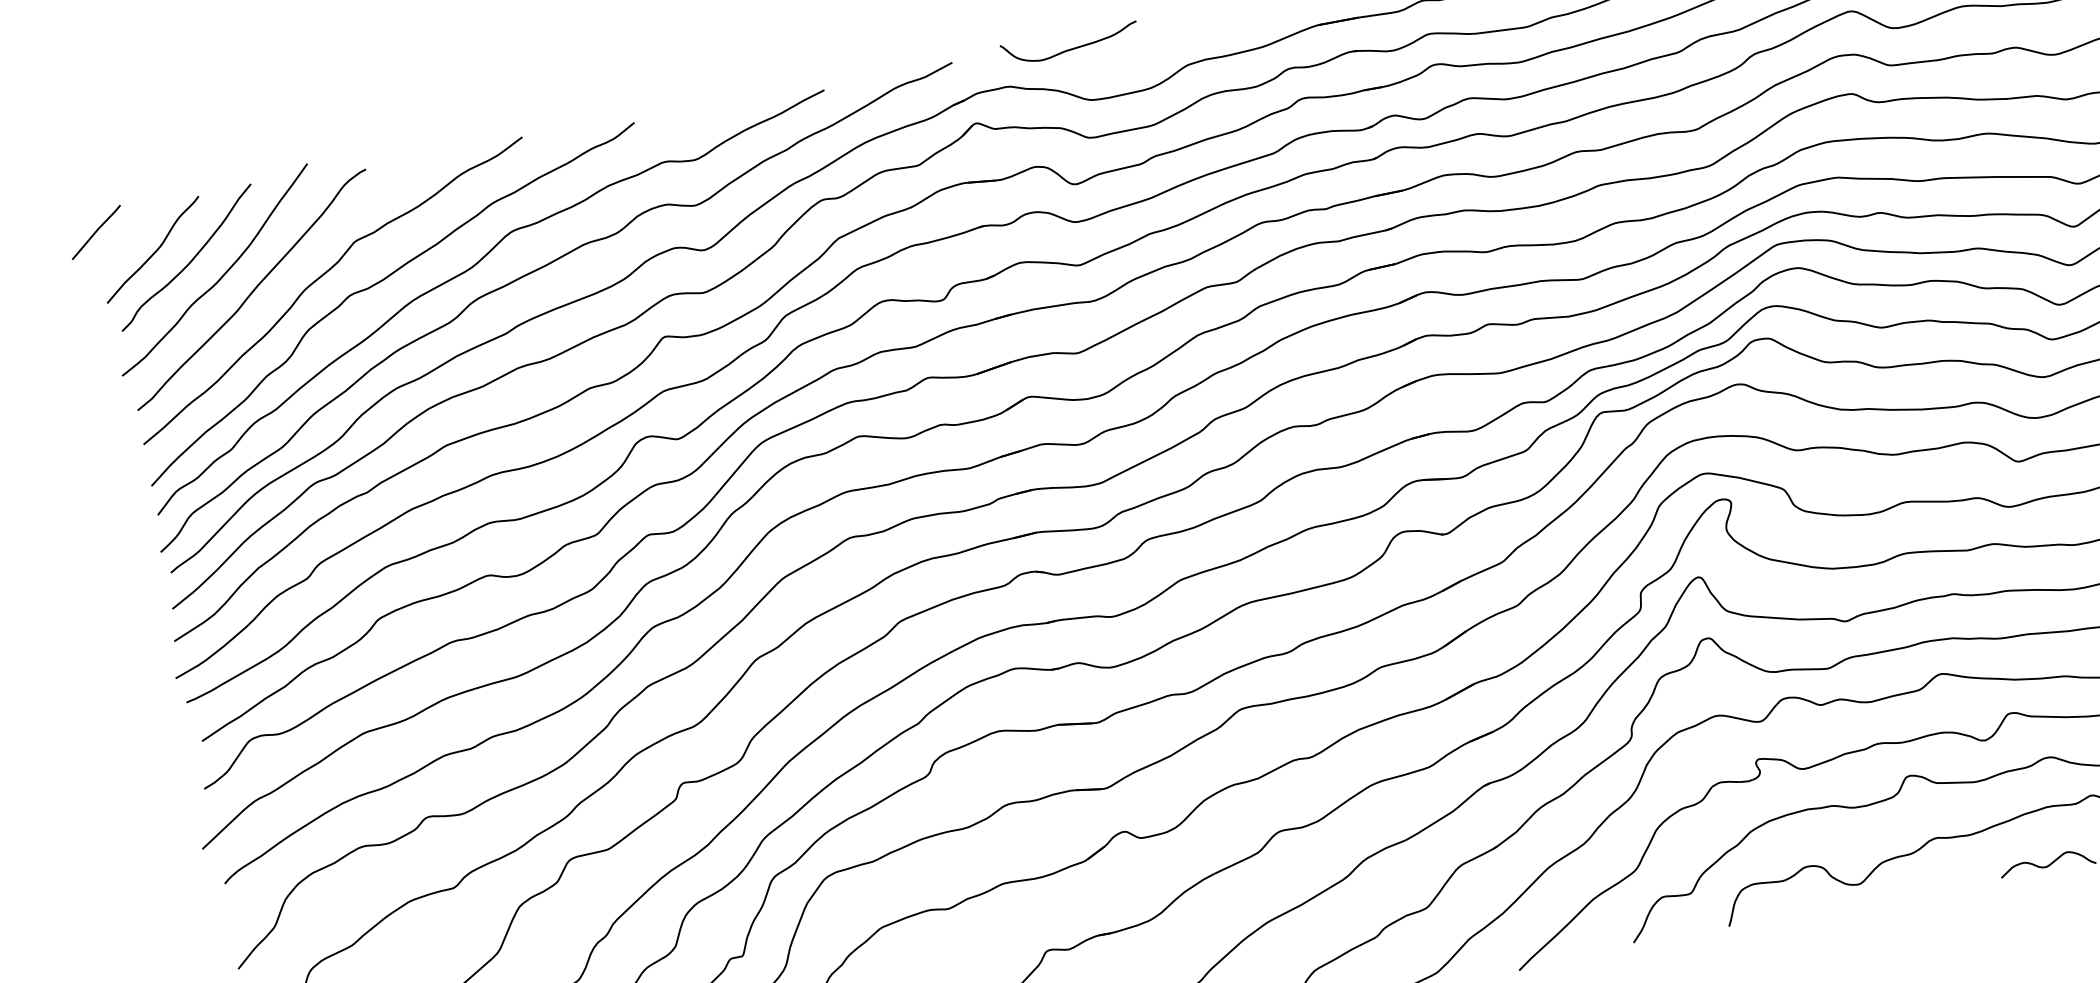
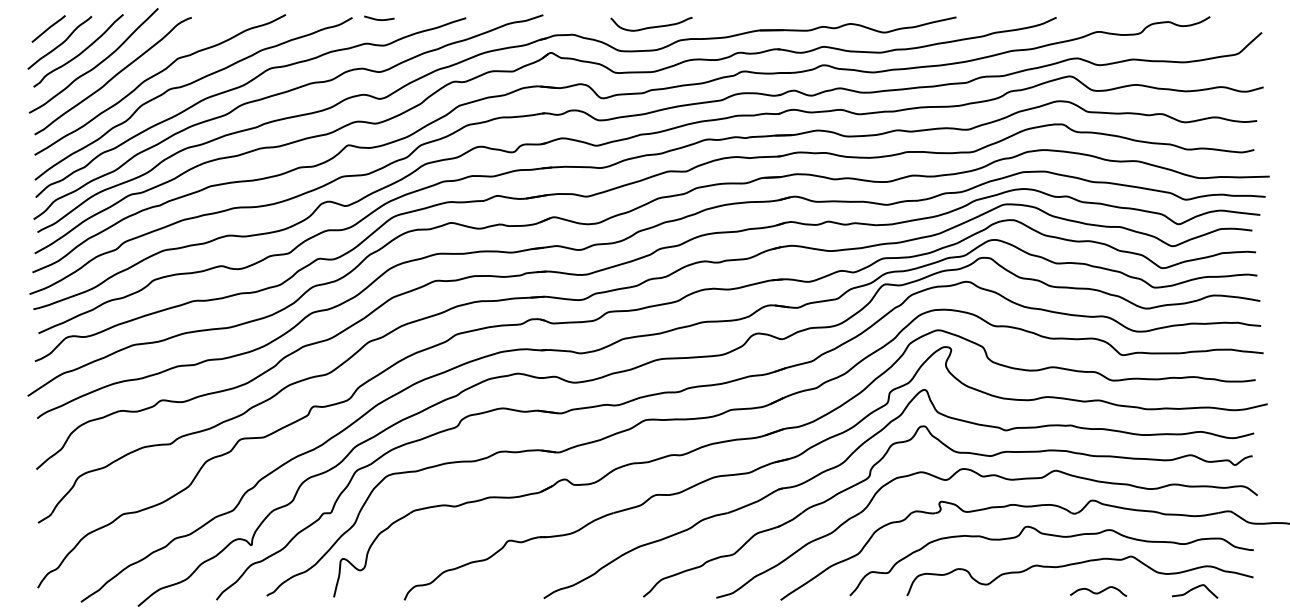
curve: (1070, 47) -> (651, 26), moved
curve: (680, 117) -> (379, 19), added
line: (95, 231) -> (48, 28), moved

